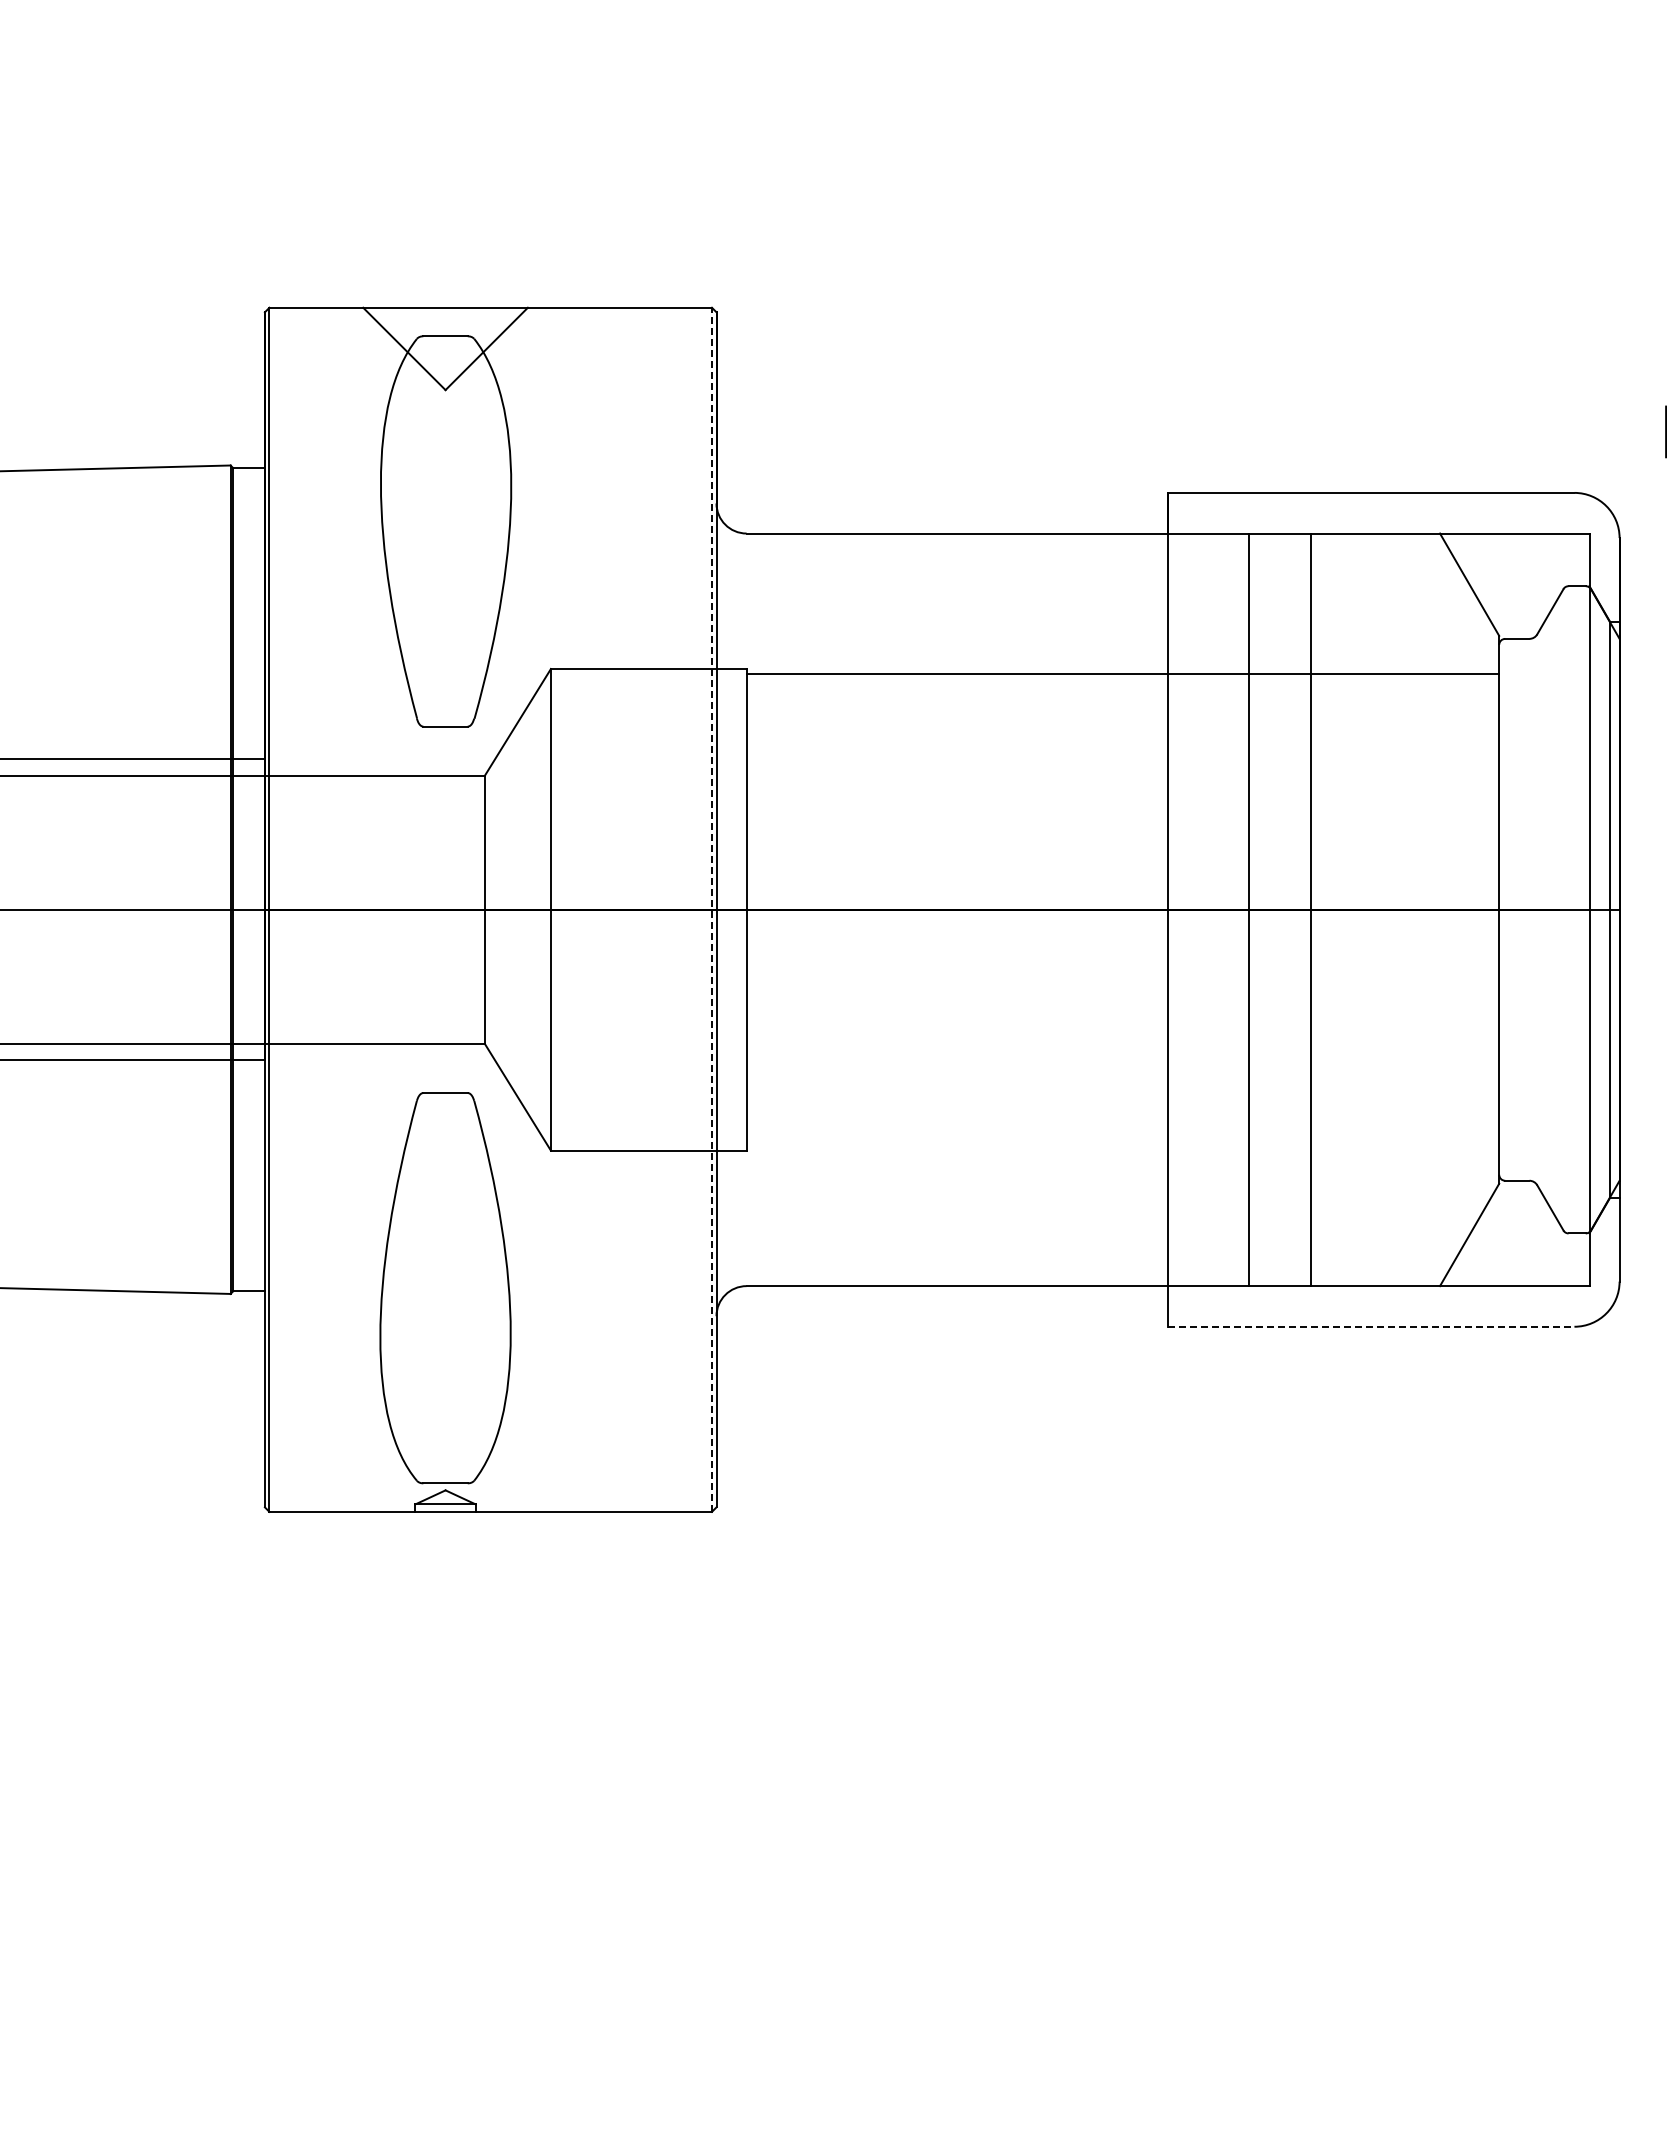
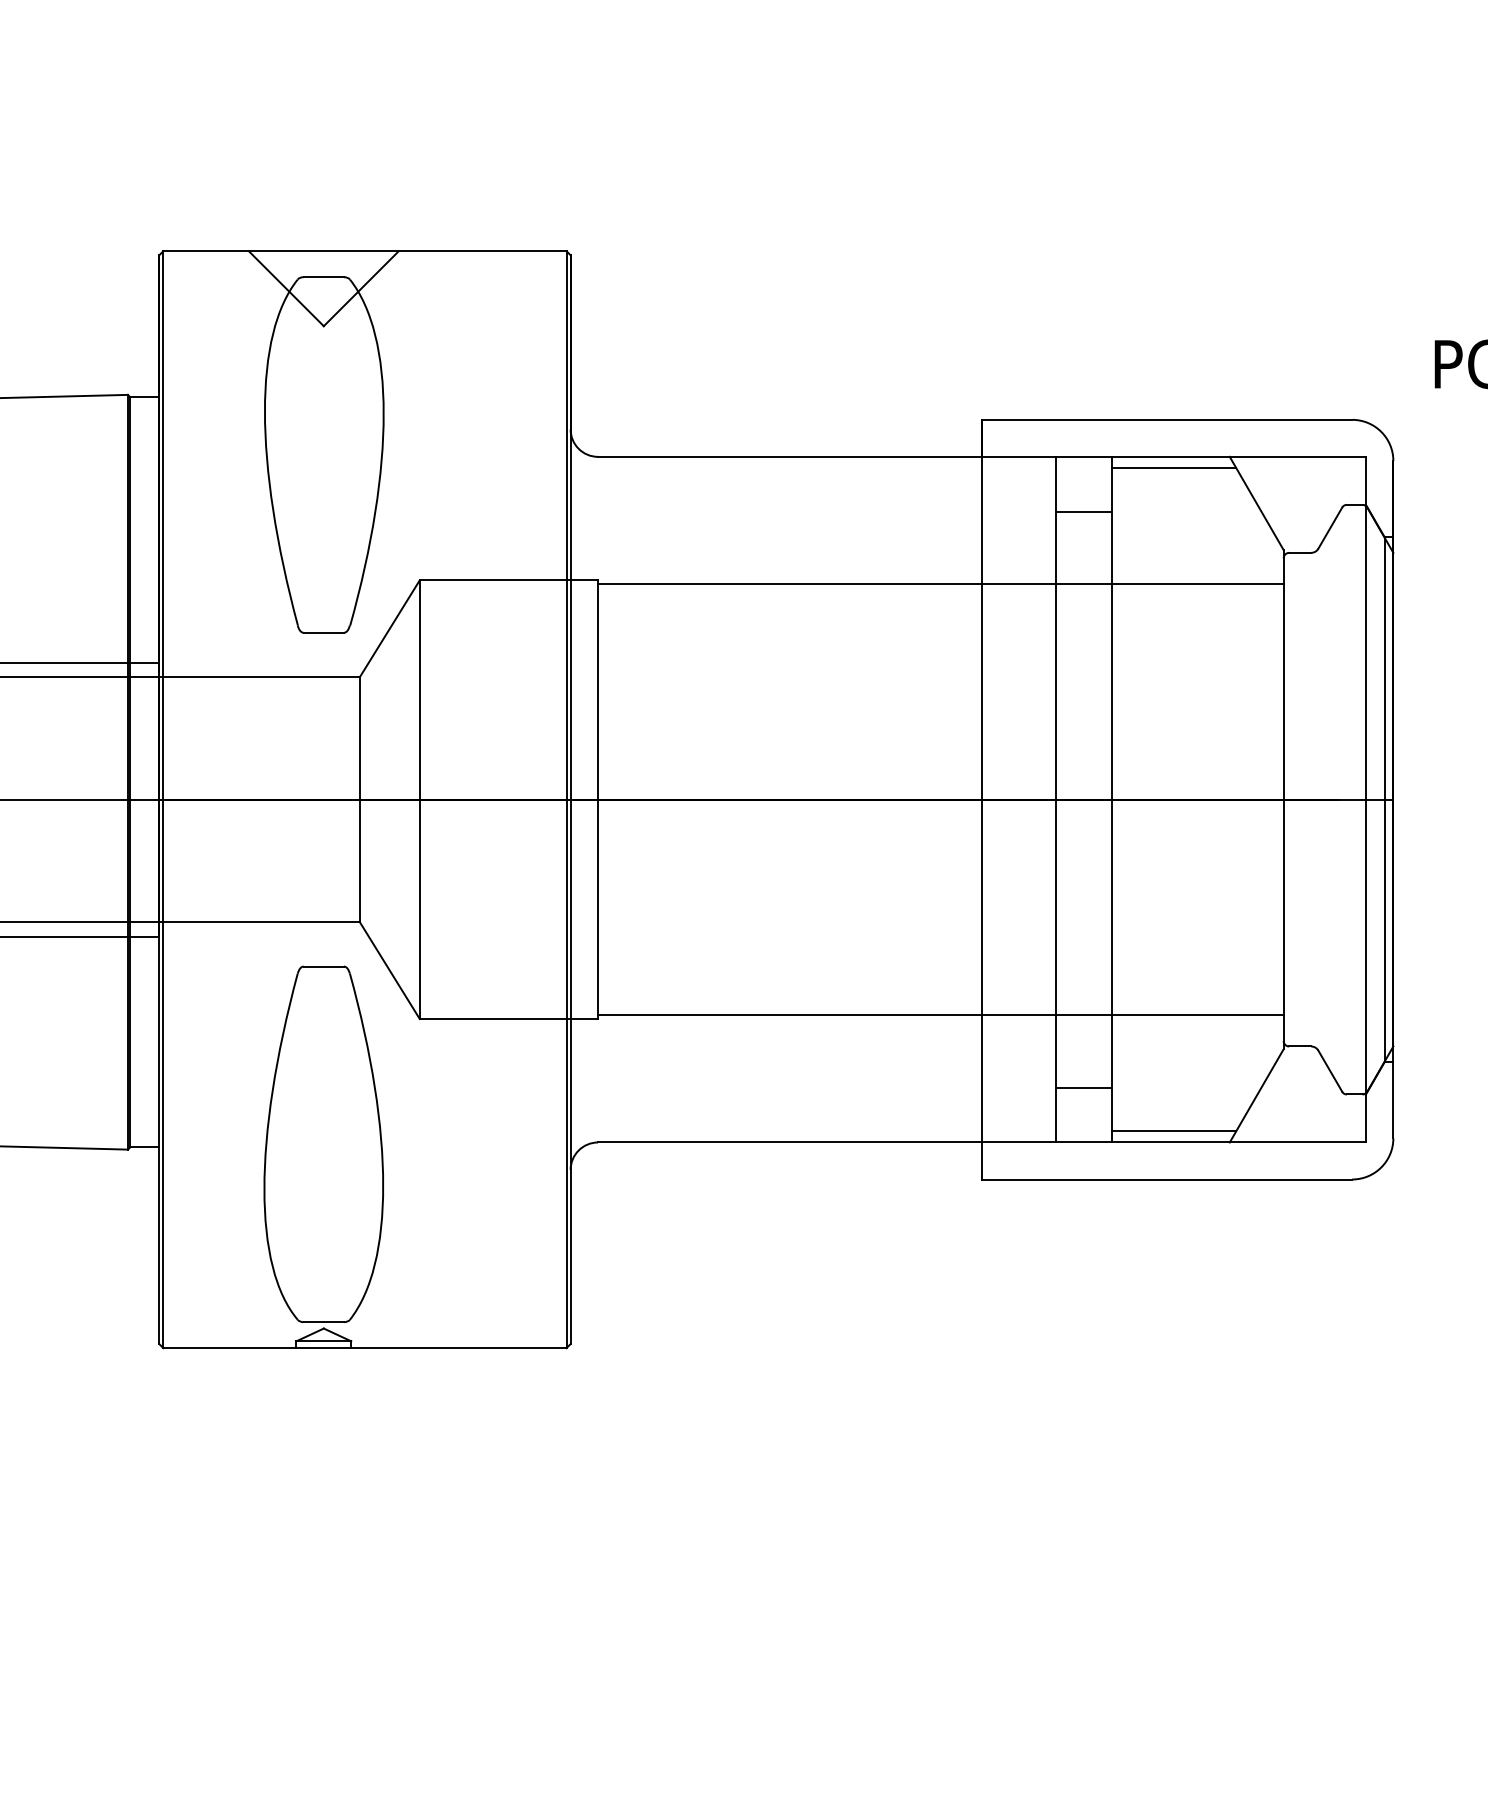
line: (1379, 545) -> (1174, 467), added
line: (1280, 593) -> (1084, 511), added
line: (711, 909) -> (566, 799), dashed -> solid
line: (1122, 1146) -> (940, 1015), added
line: (1280, 1225) -> (1084, 1087), added
line: (1379, 1273) -> (1174, 1130), added
line: (1371, 1326) -> (1167, 1179), dashed -> solid

